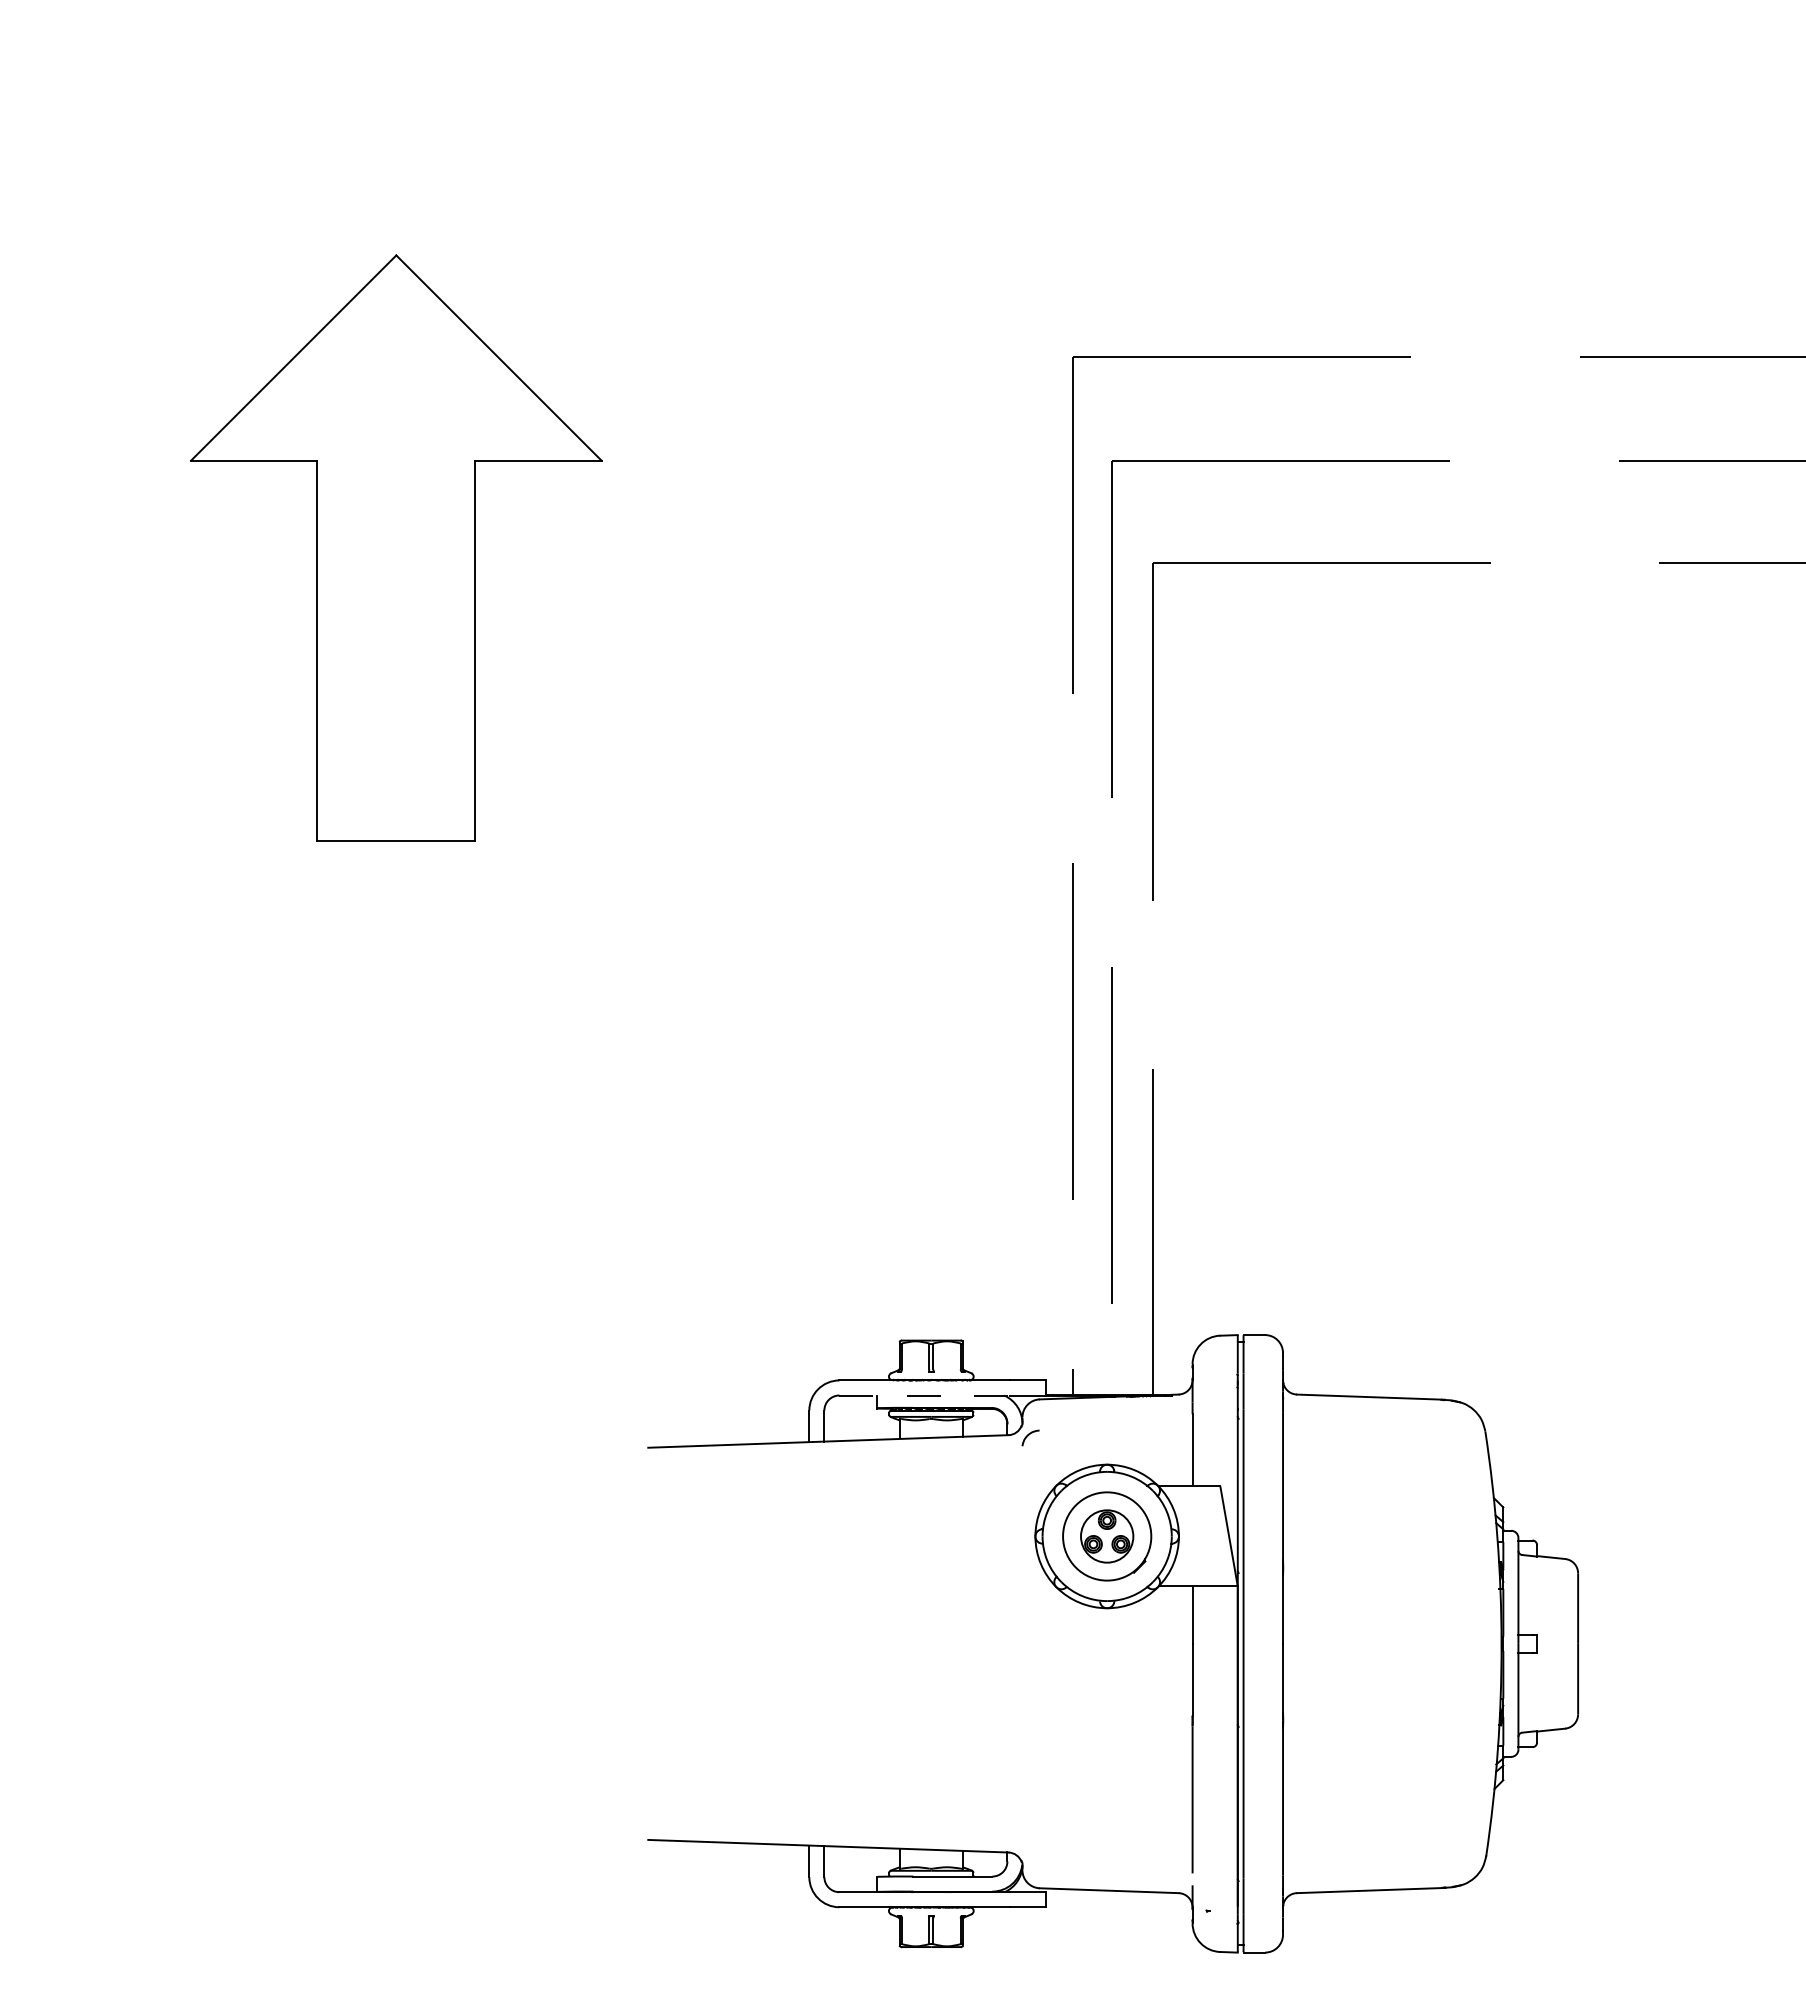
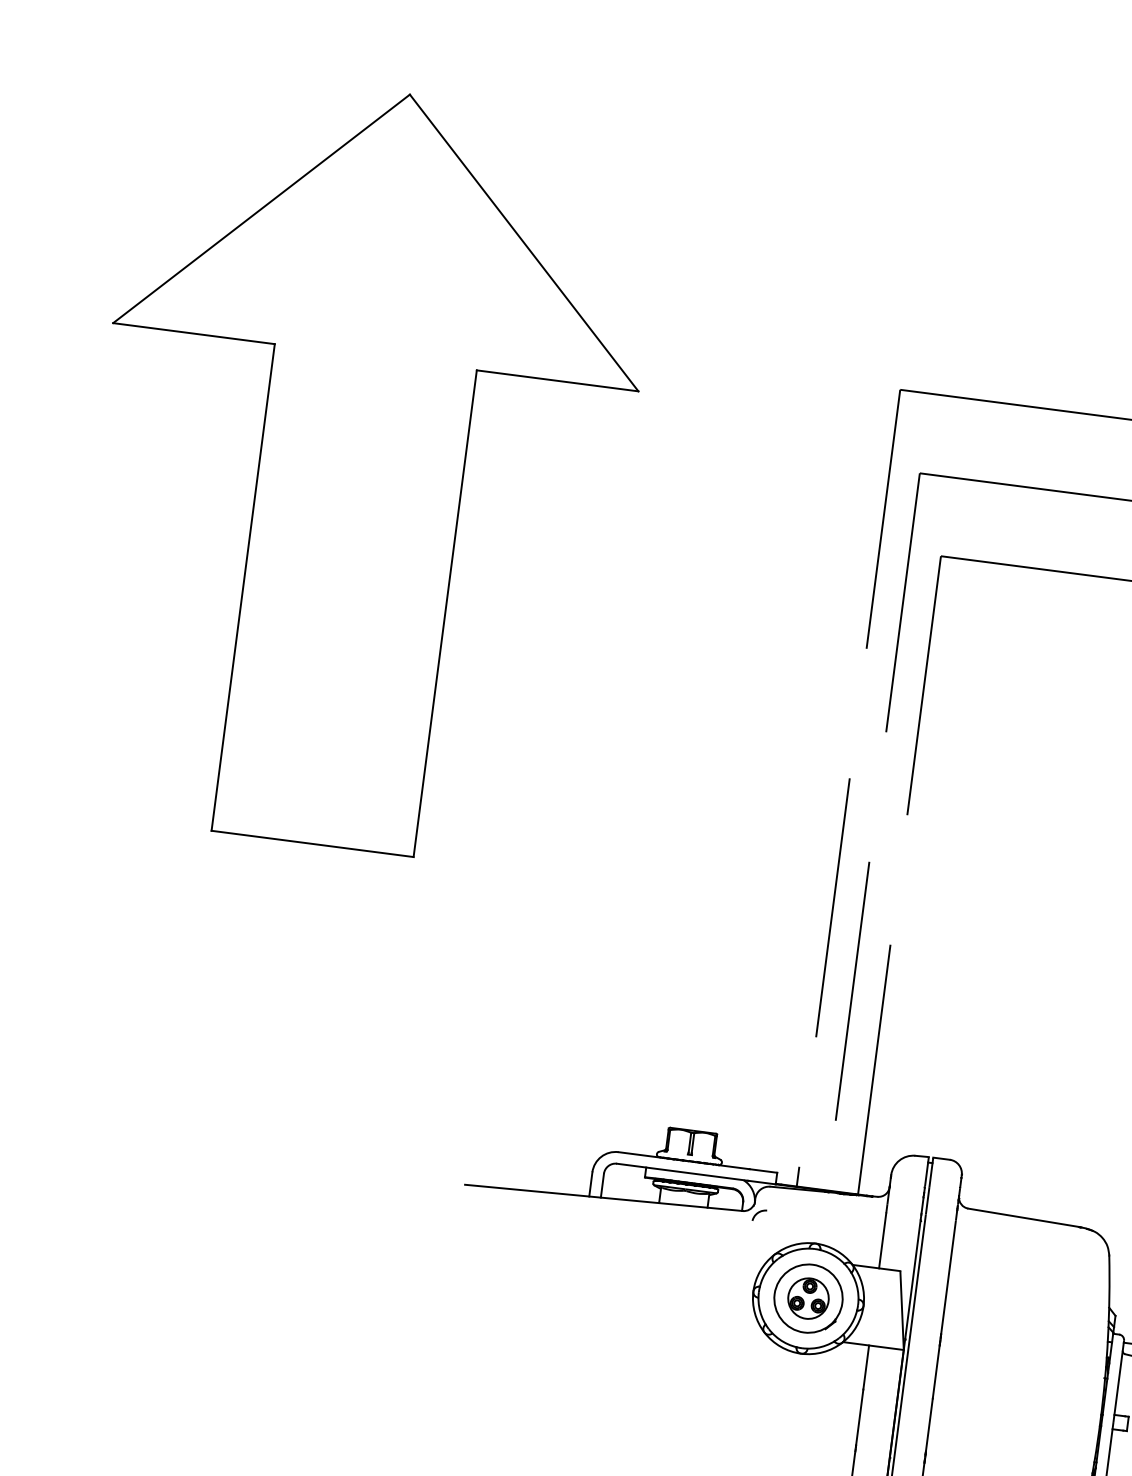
part: (396, 547) -> (361, 468), size x1.67
line: (925, 1395) -> (683, 1172), dashed -> solid

